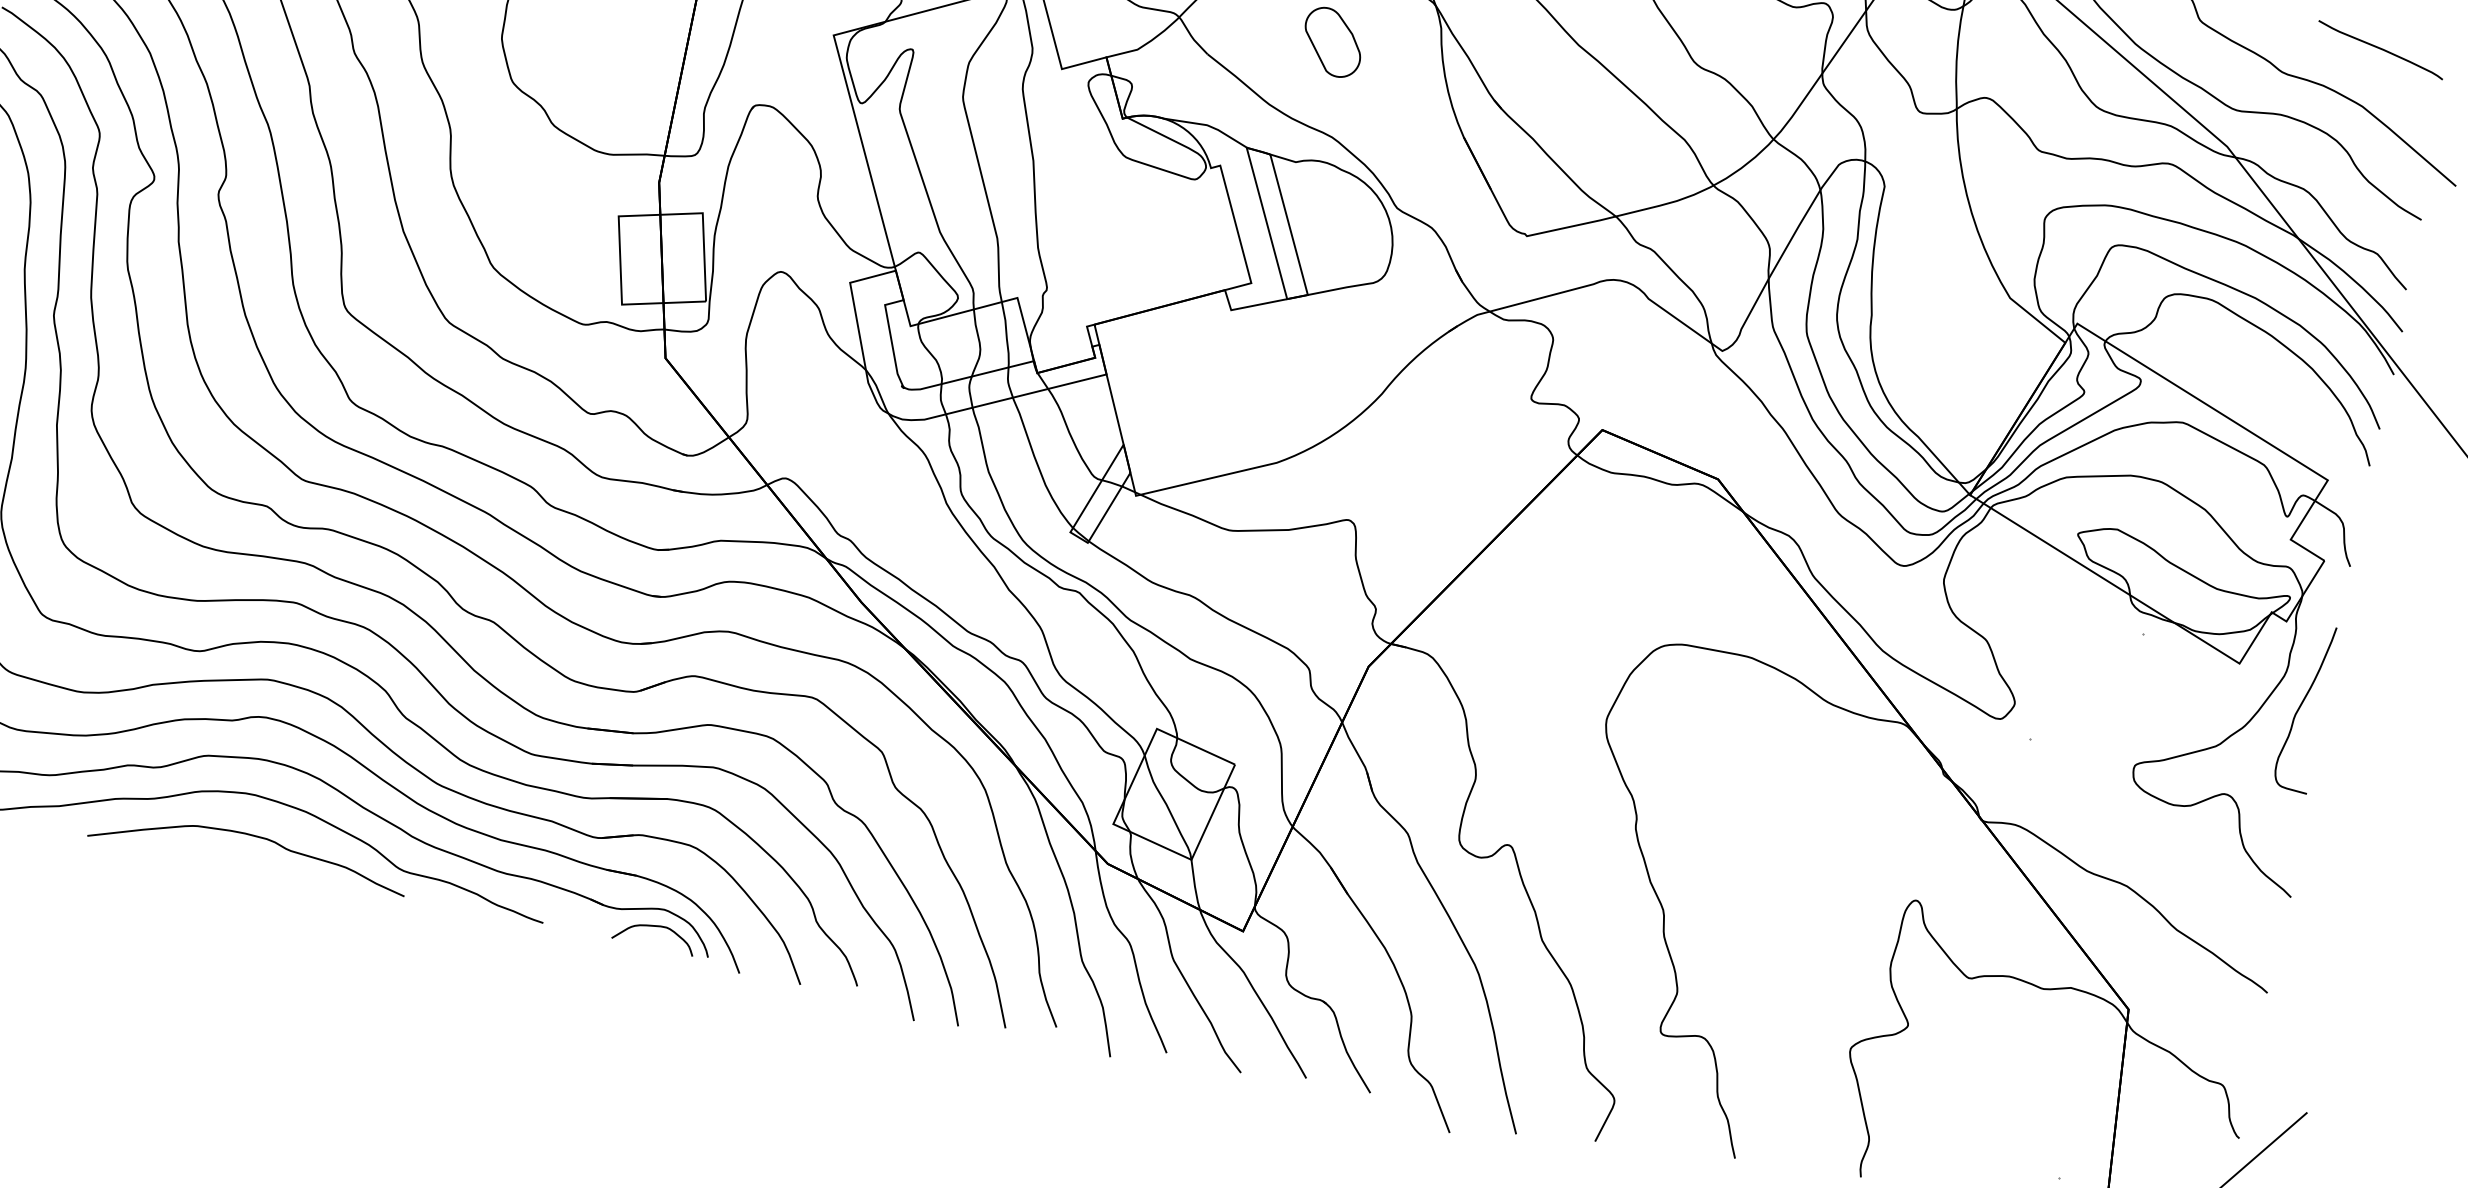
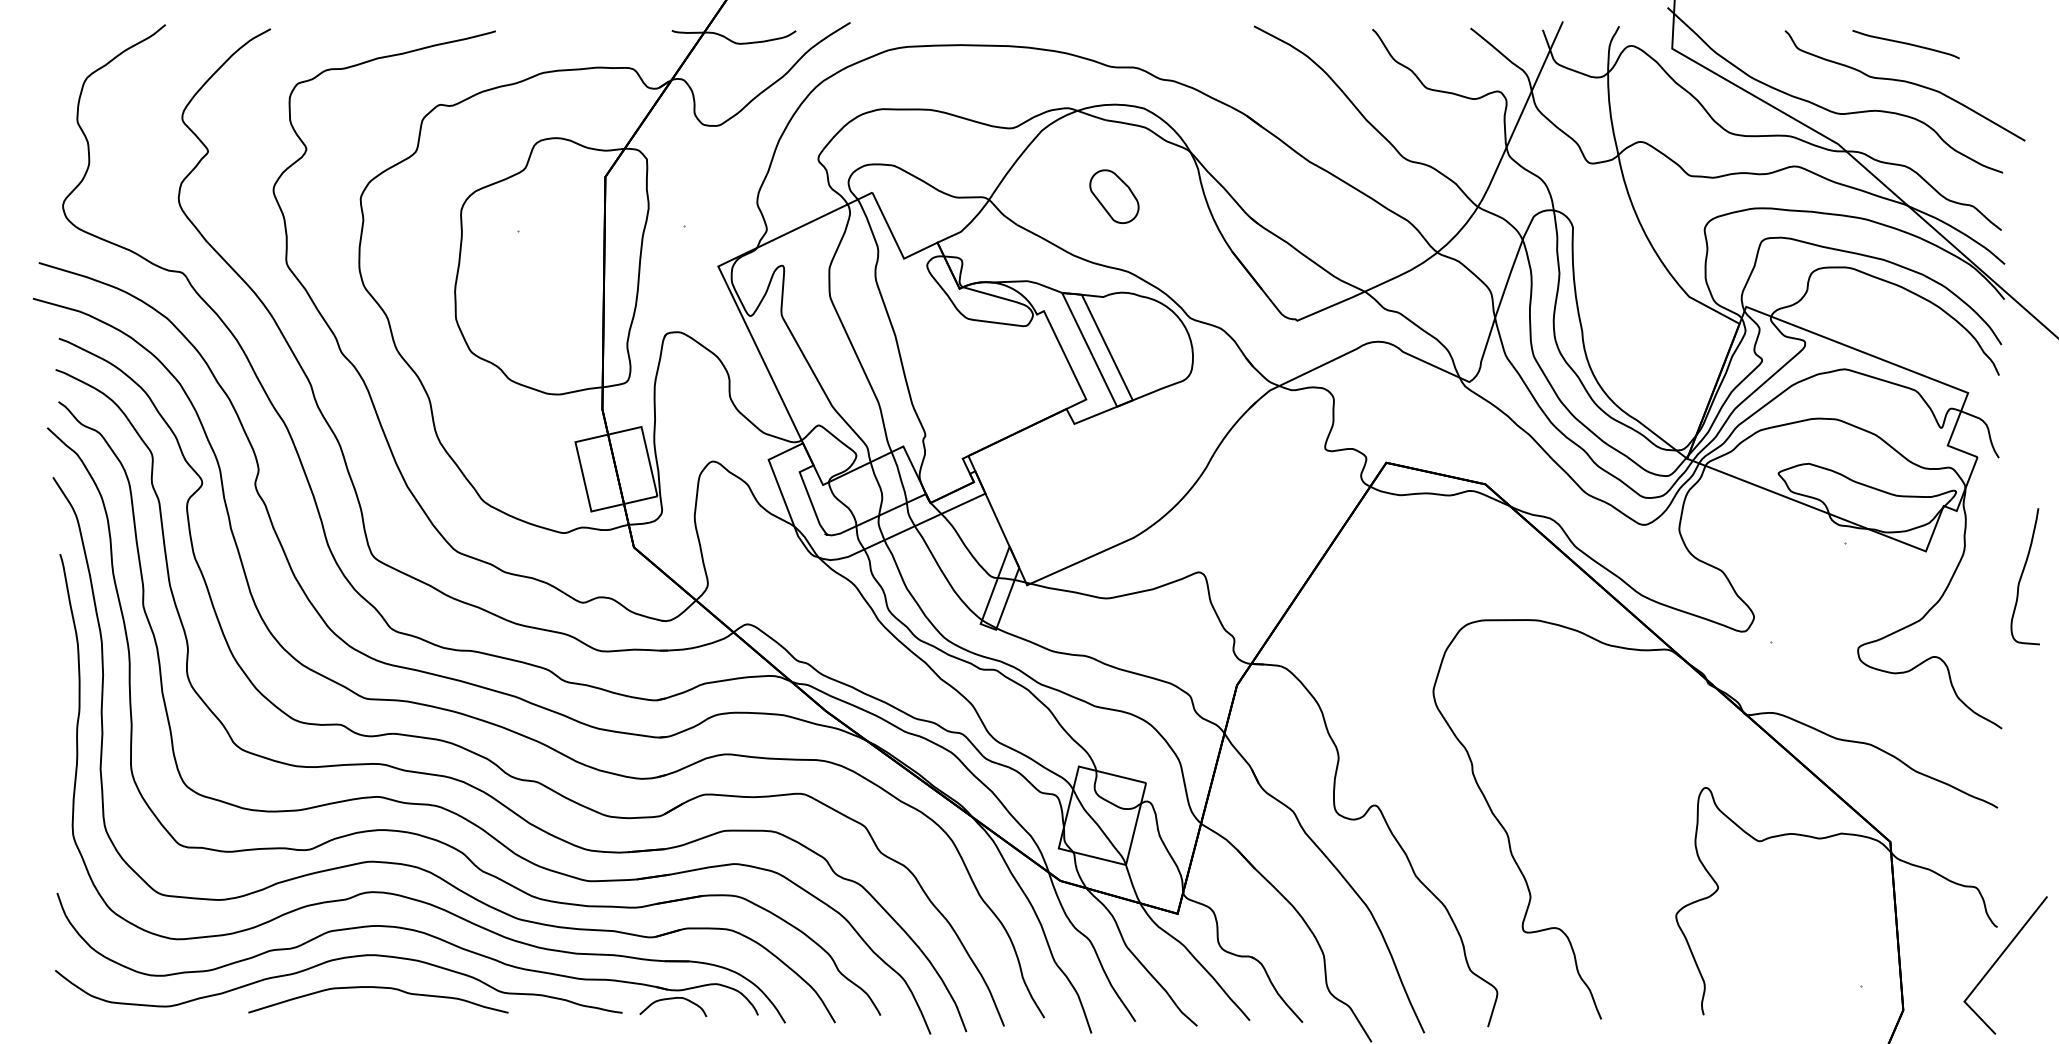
curve: (2380, 49) -> (1905, 44), moved
curve: (2301, 707) -> (2022, 576), moved
curve: (656, 927) -> (673, 999), moved

